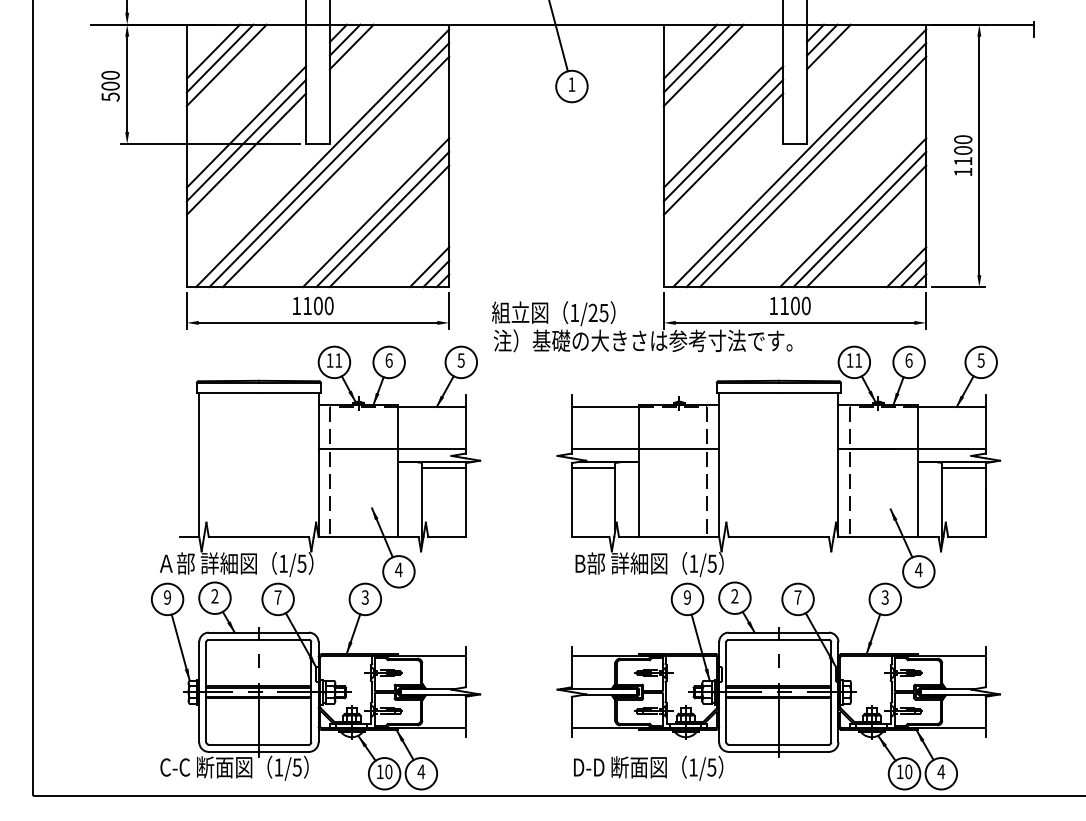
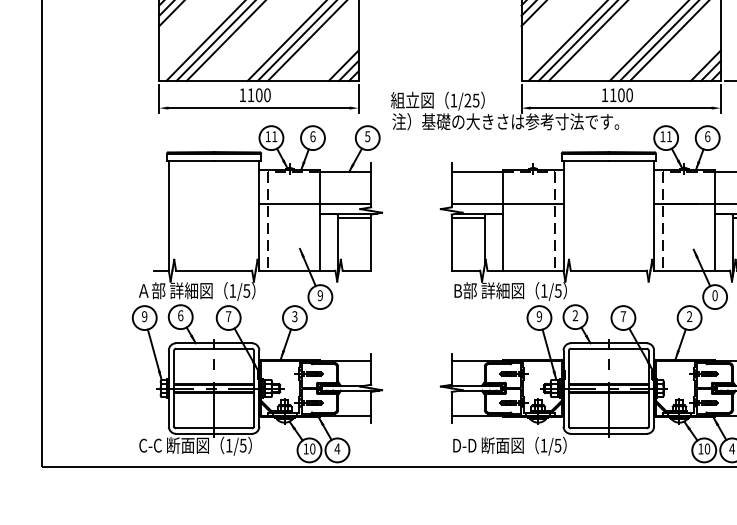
text: (398, 569) -> (320, 295), 4 -> 9
text: (918, 569) -> (714, 295), 4 -> 0
text: (214, 596) -> (180, 315), 2 -> 6
text: (884, 597) -> (689, 316), 3 -> 2

